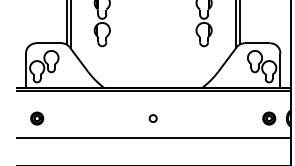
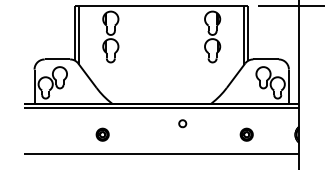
part: (36, 118) -> (102, 134), moved
part: (152, 118) -> (182, 123), moved
part: (268, 118) -> (246, 134), moved

